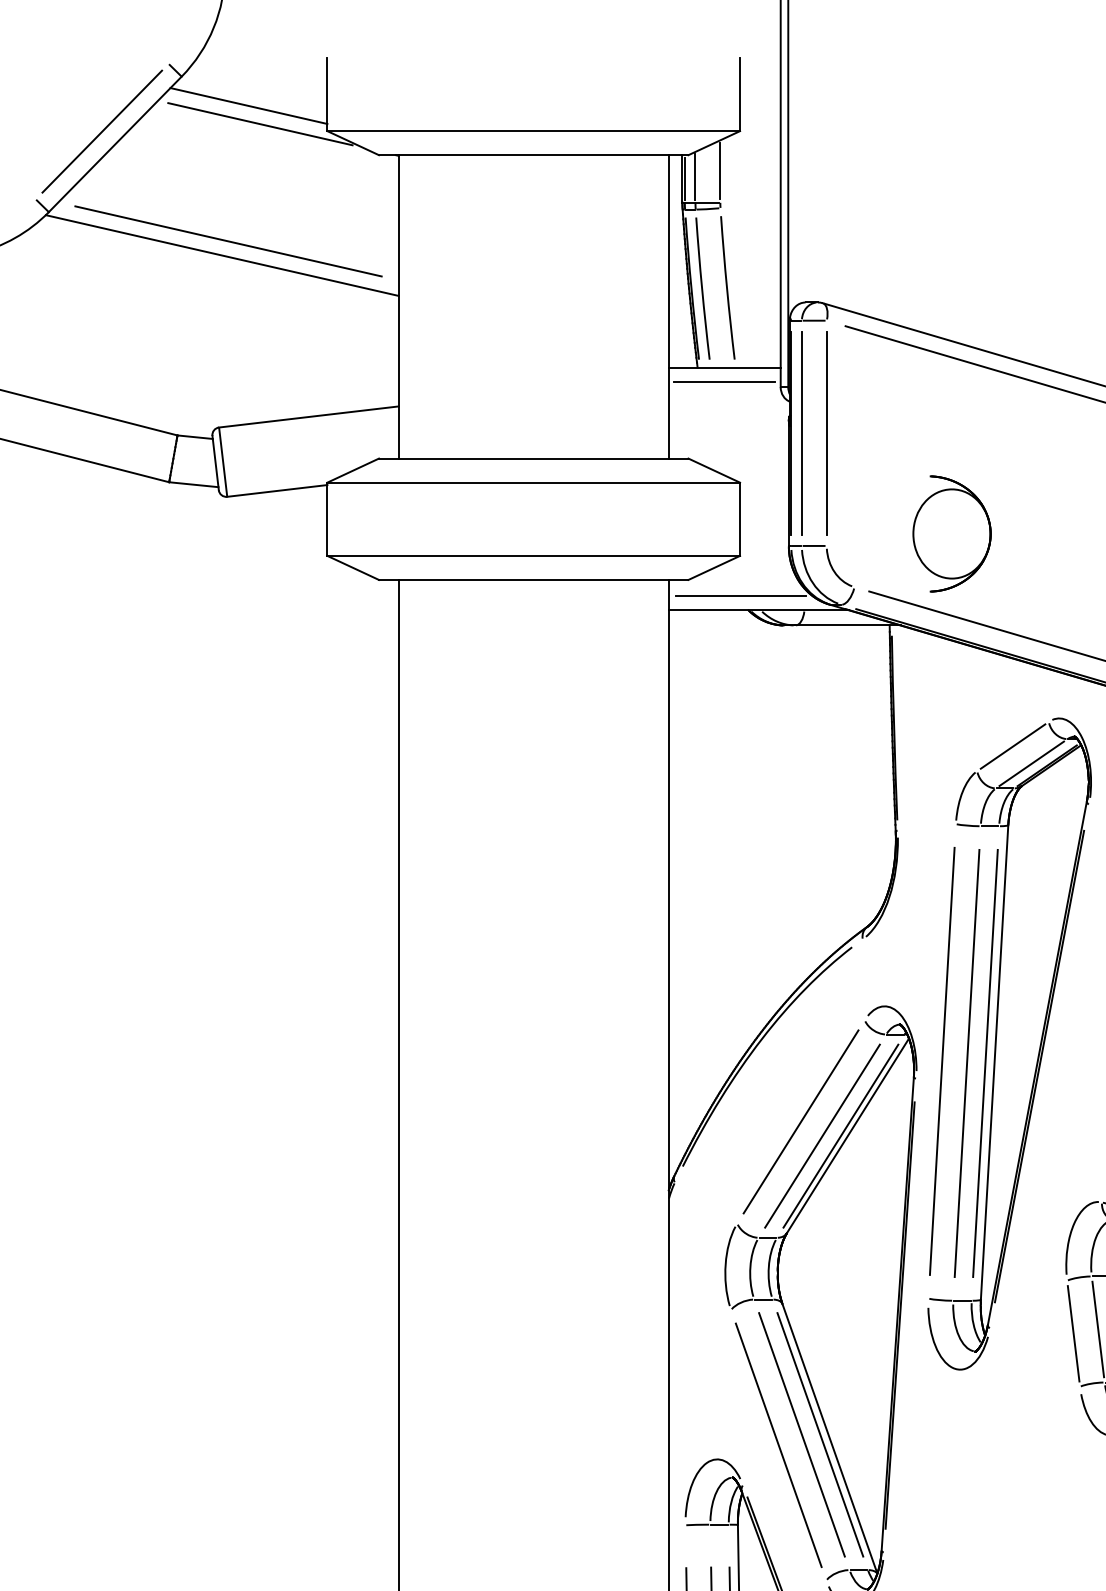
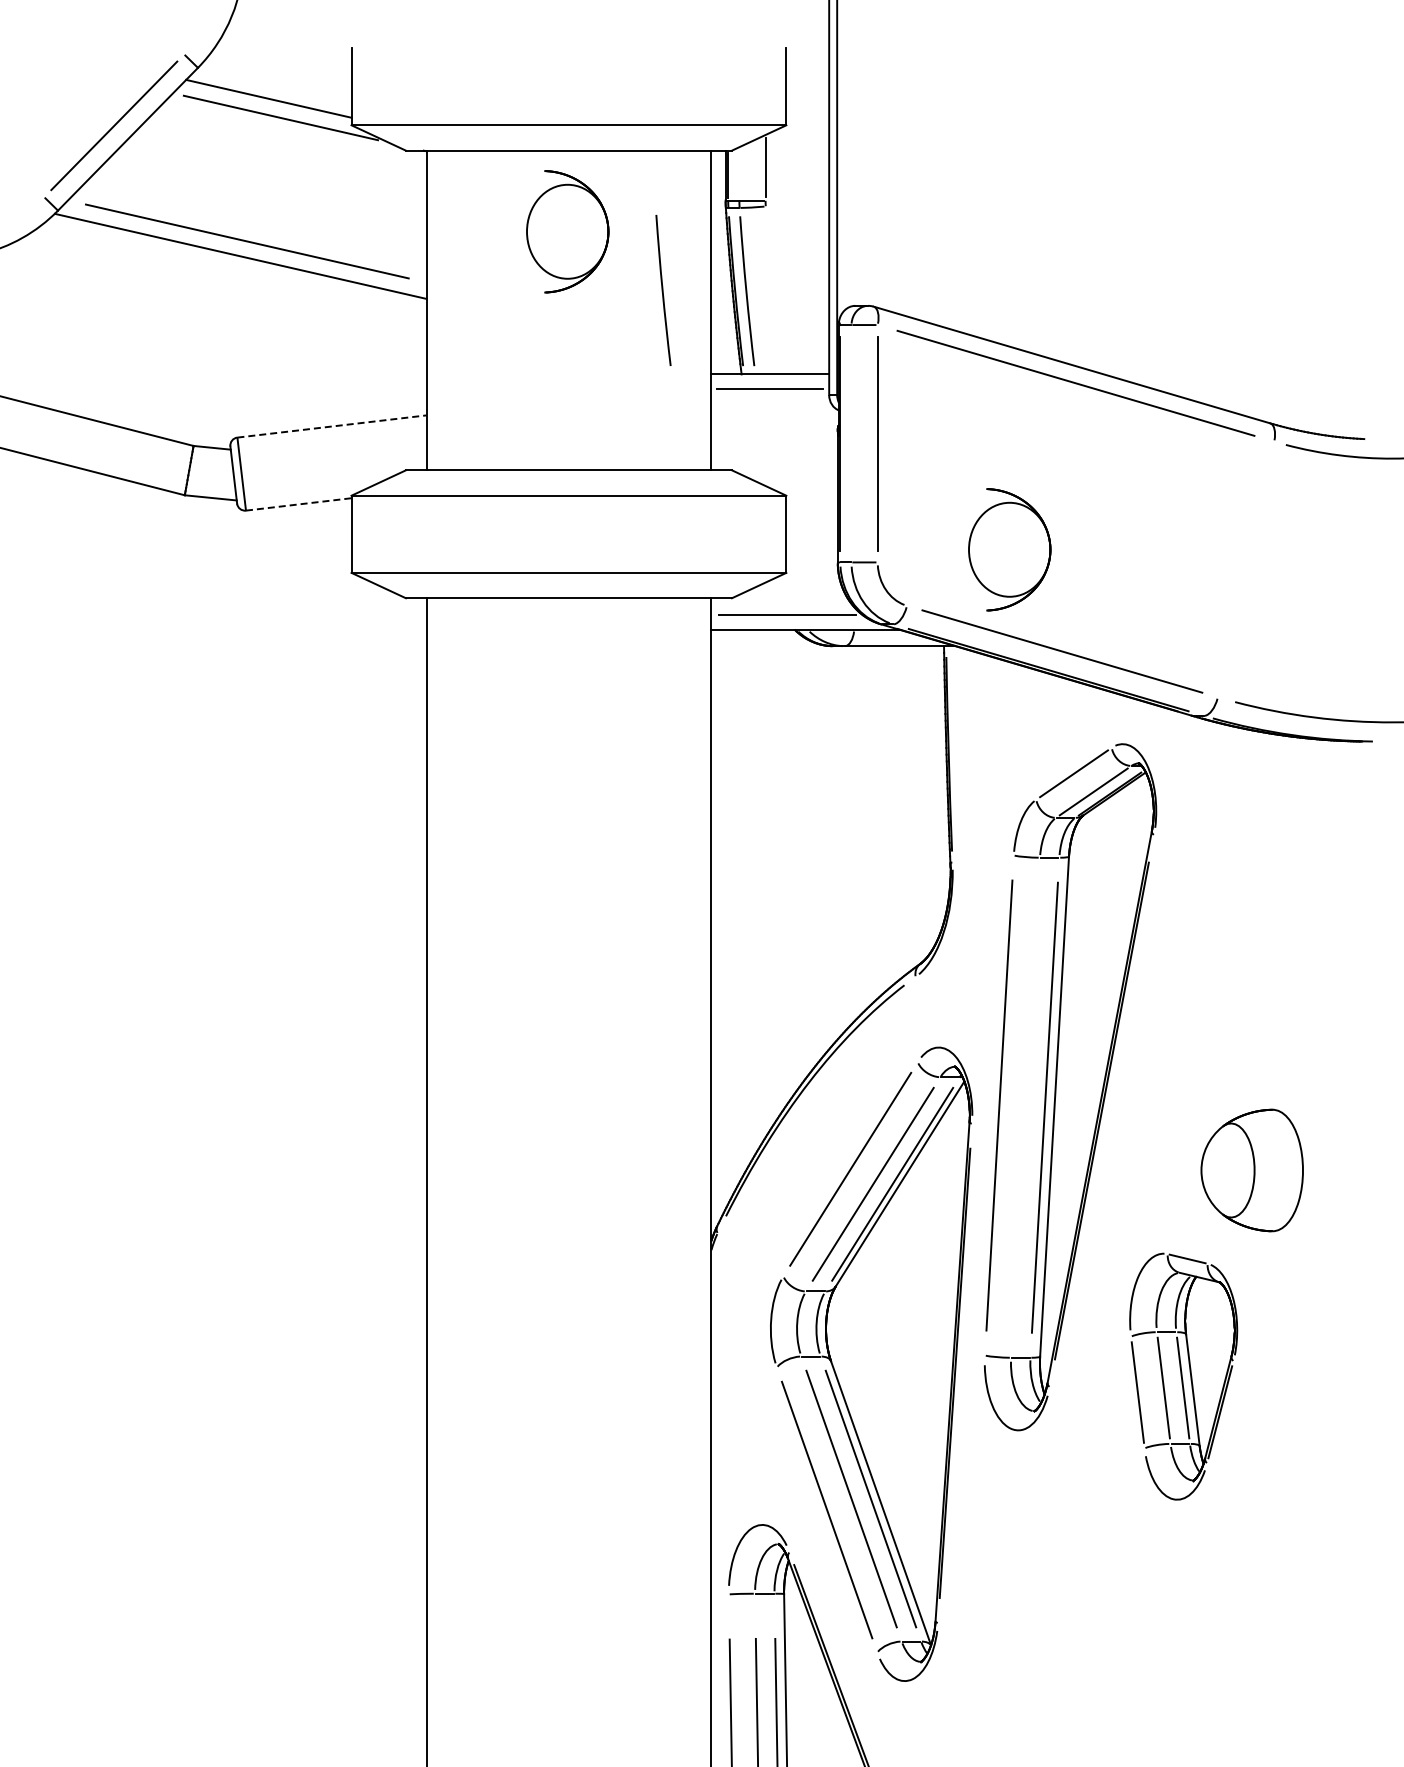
line: (695, 176) -> (739, 173), removed
part: (532, 231) -> (567, 231), added
line: (727, 287) -> (663, 290), moved
line: (309, 416) -> (332, 426), solid -> dashed
line: (801, 433) -> (851, 443), removed
line: (278, 491) -> (299, 504), solid -> dashed
line: (967, 1063) -> (1025, 1107), removed

